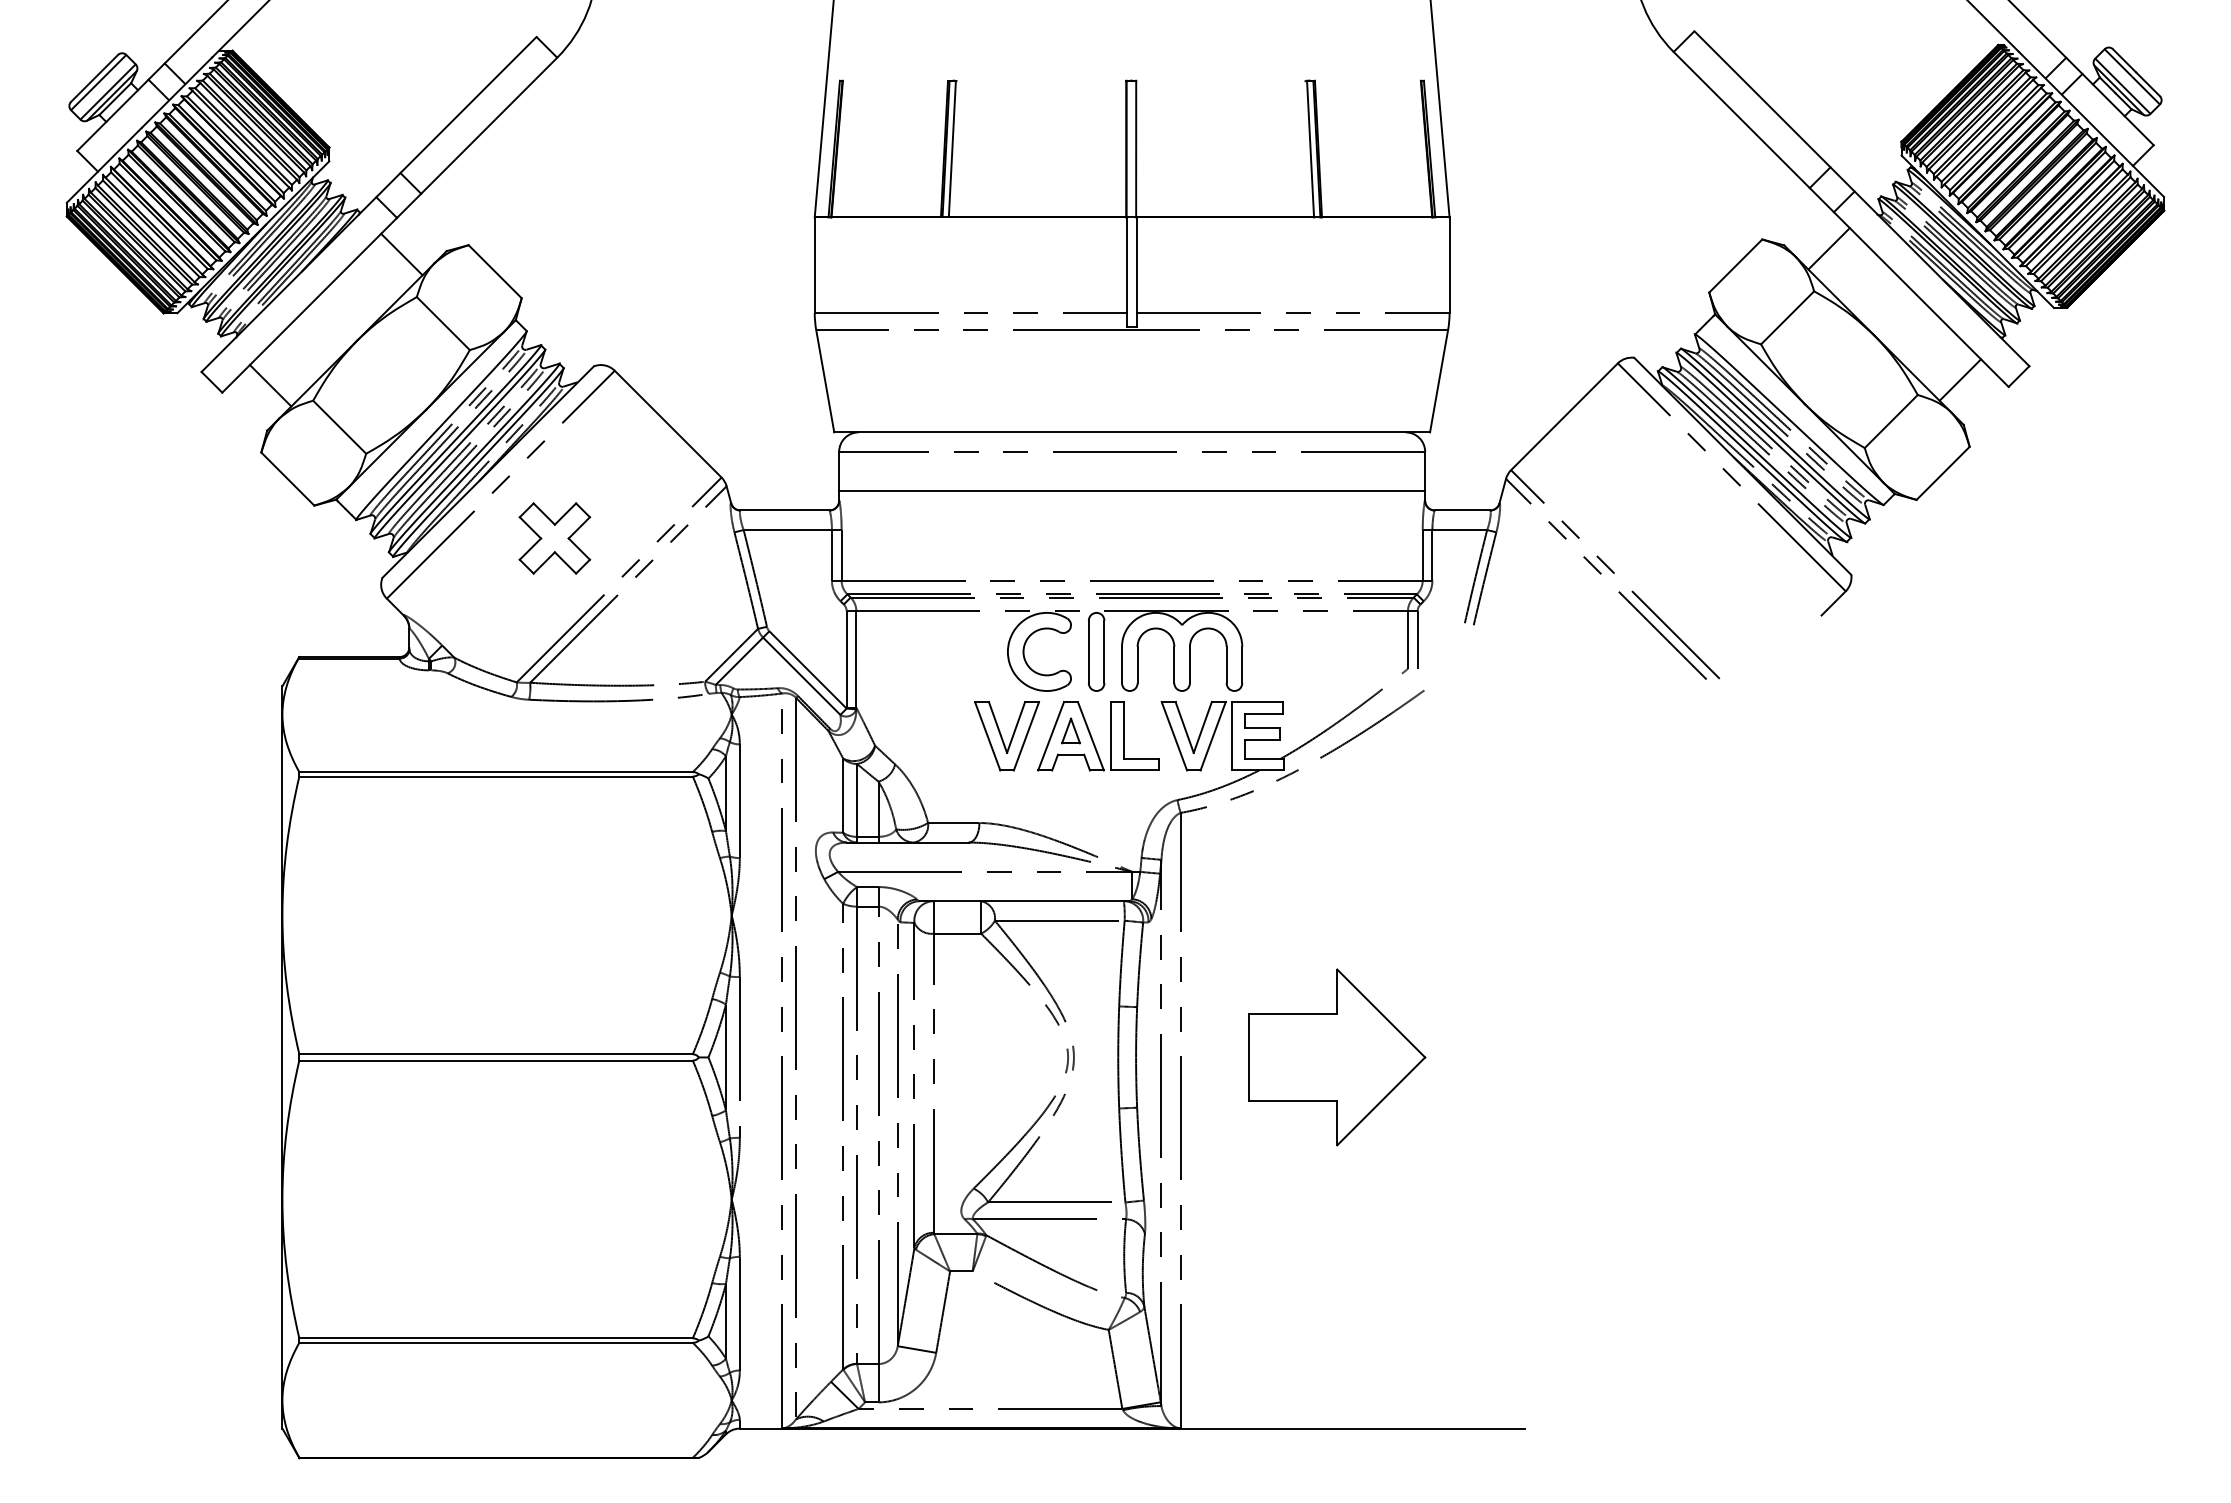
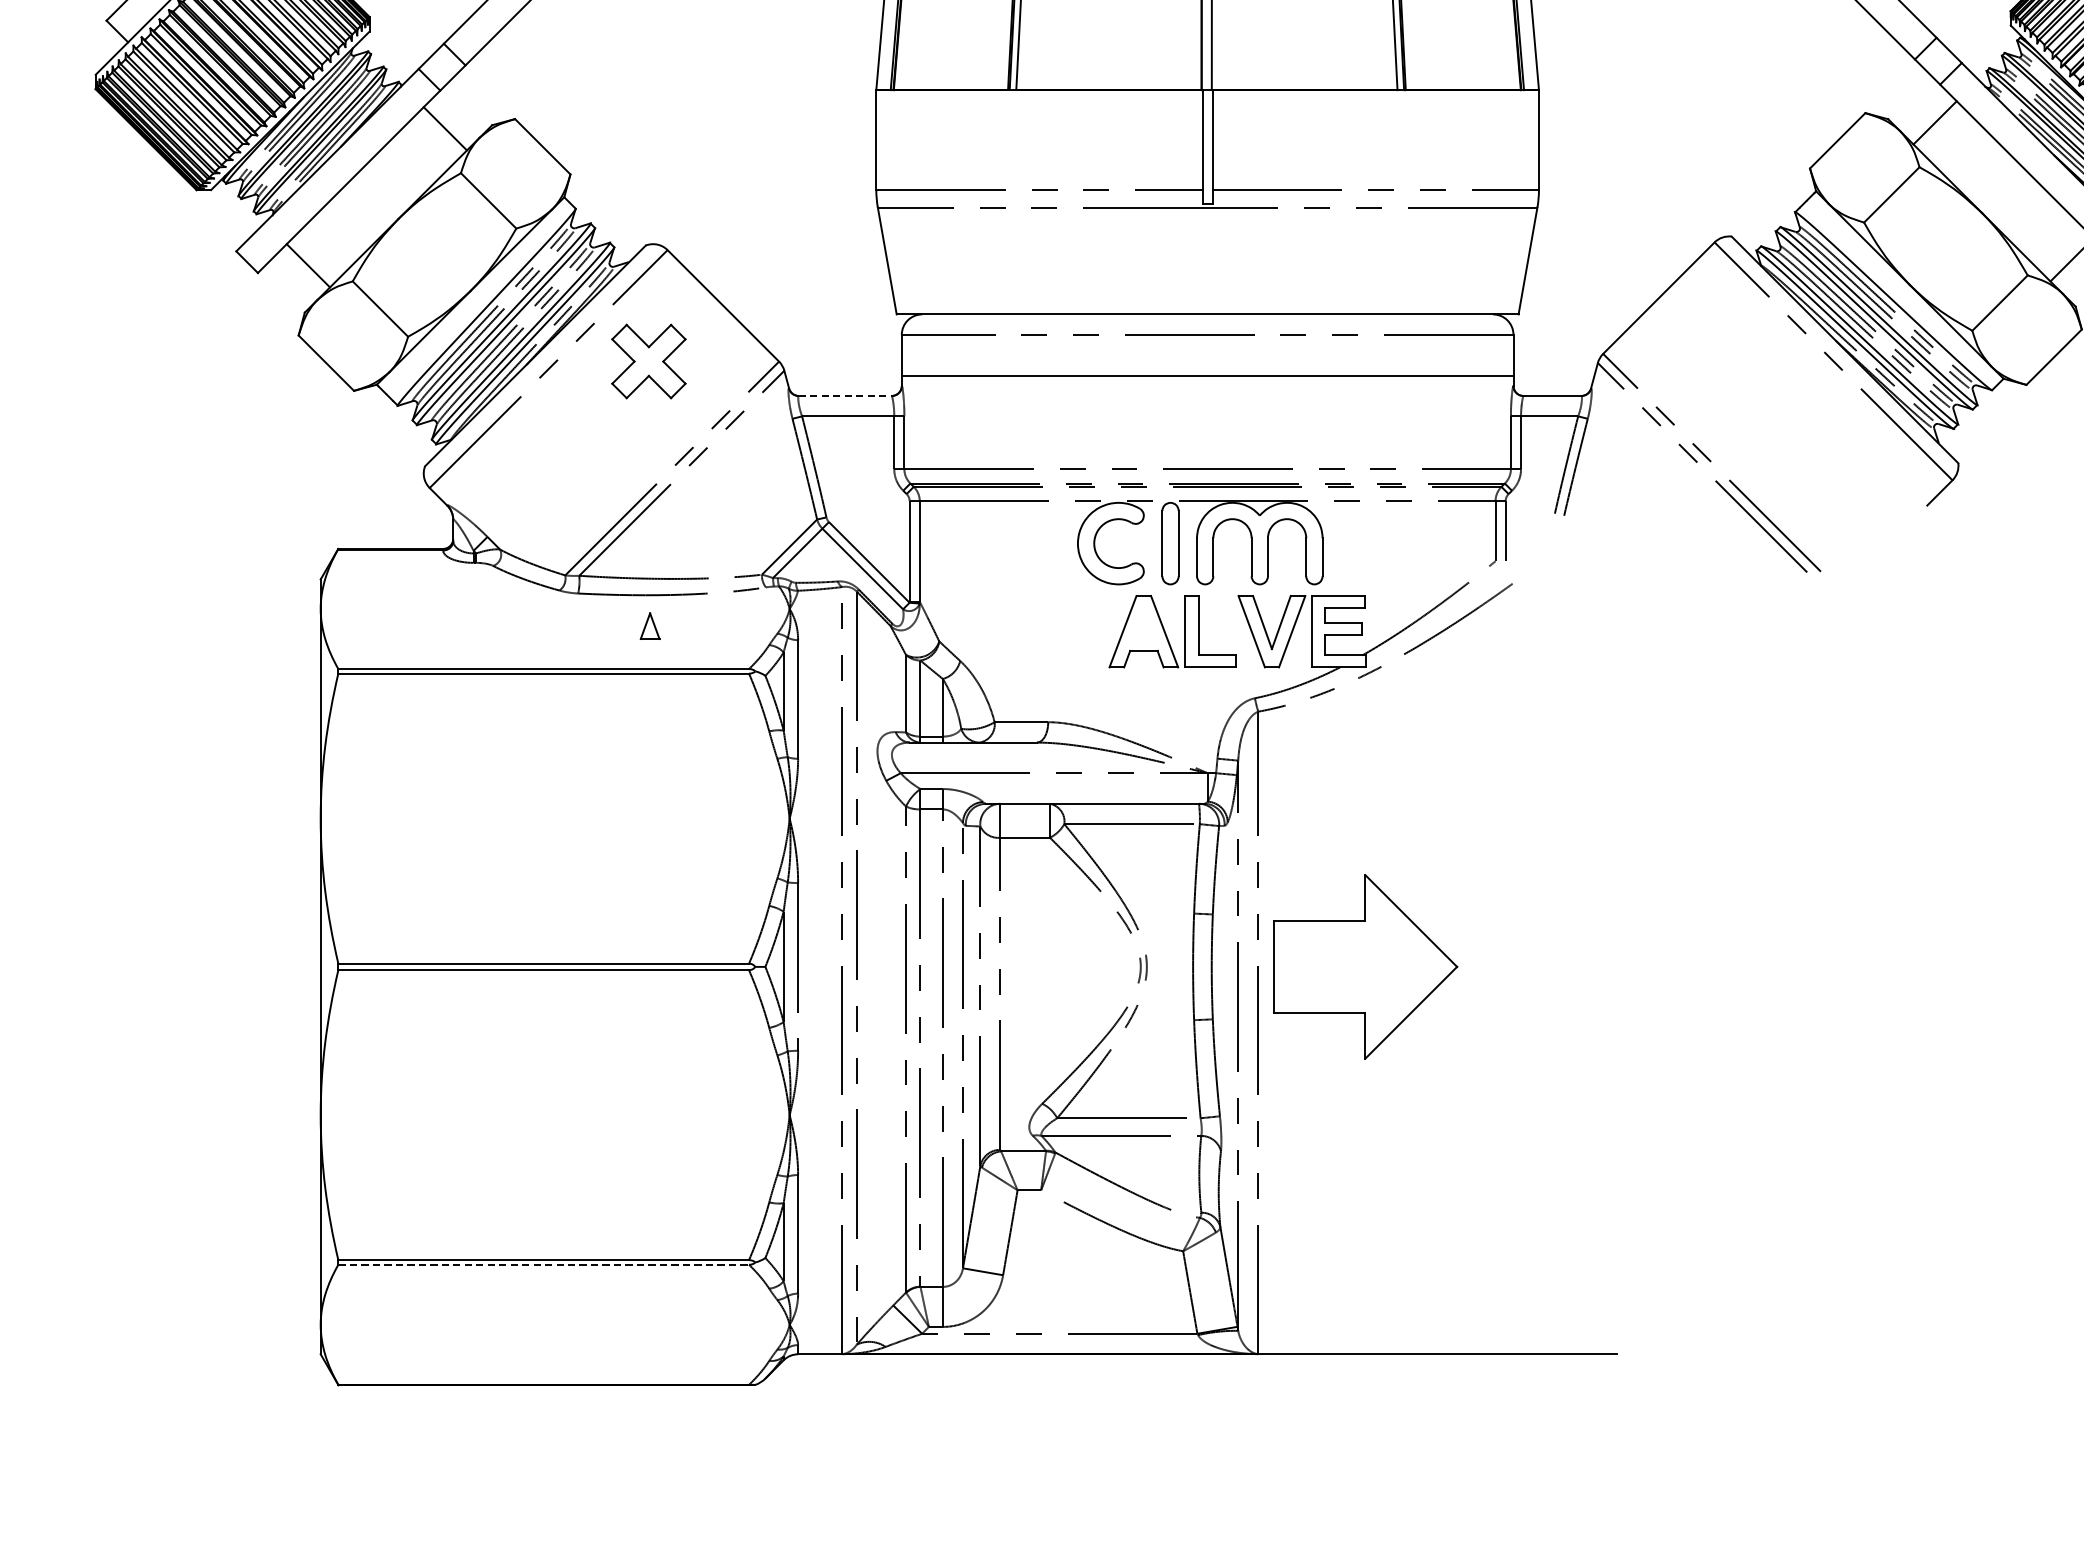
line: (784, 510) -> (844, 395), solid -> dashed
part: (554, 538) -> (648, 361), moved
part: (1070, 730) -> (649, 625), moved
part: (1006, 736) -> (1076, 631), removed
part: (1337, 1057) -> (1365, 966), moved
line: (496, 1342) -> (544, 1264), solid -> dashed

